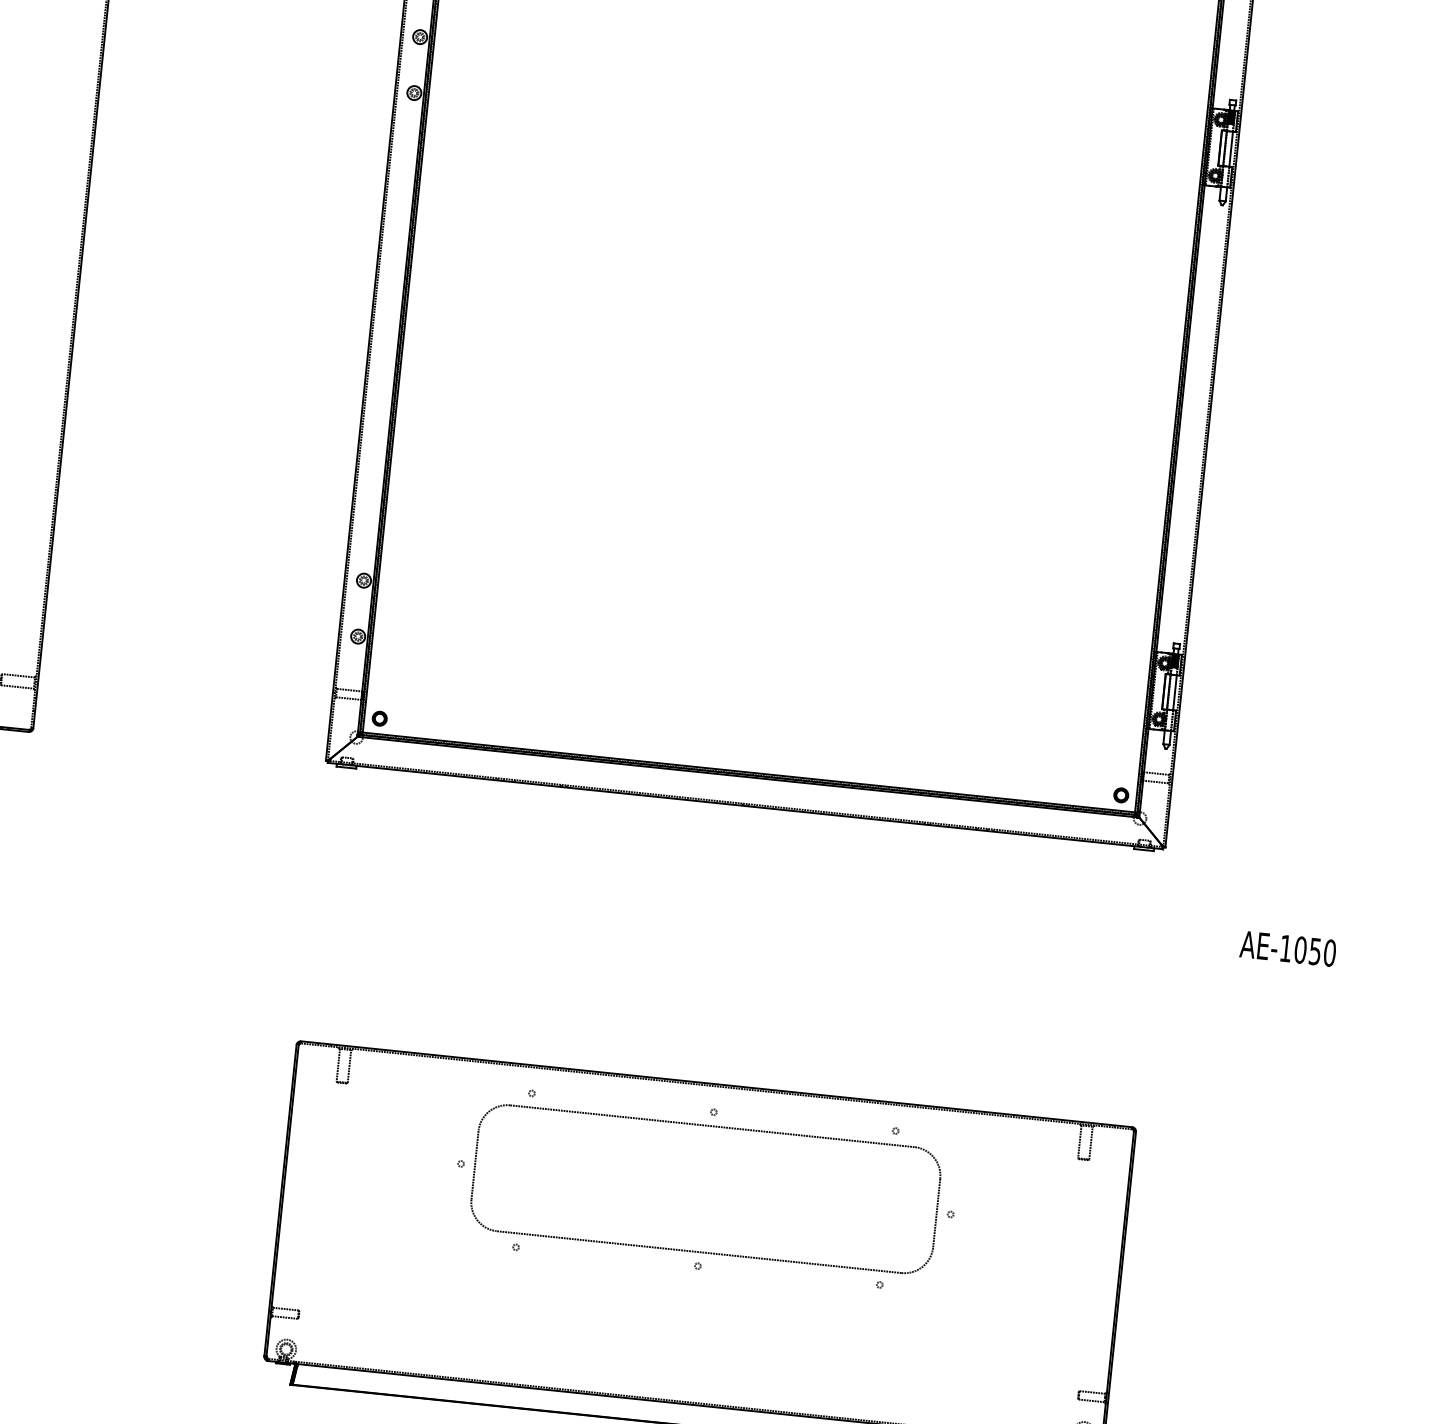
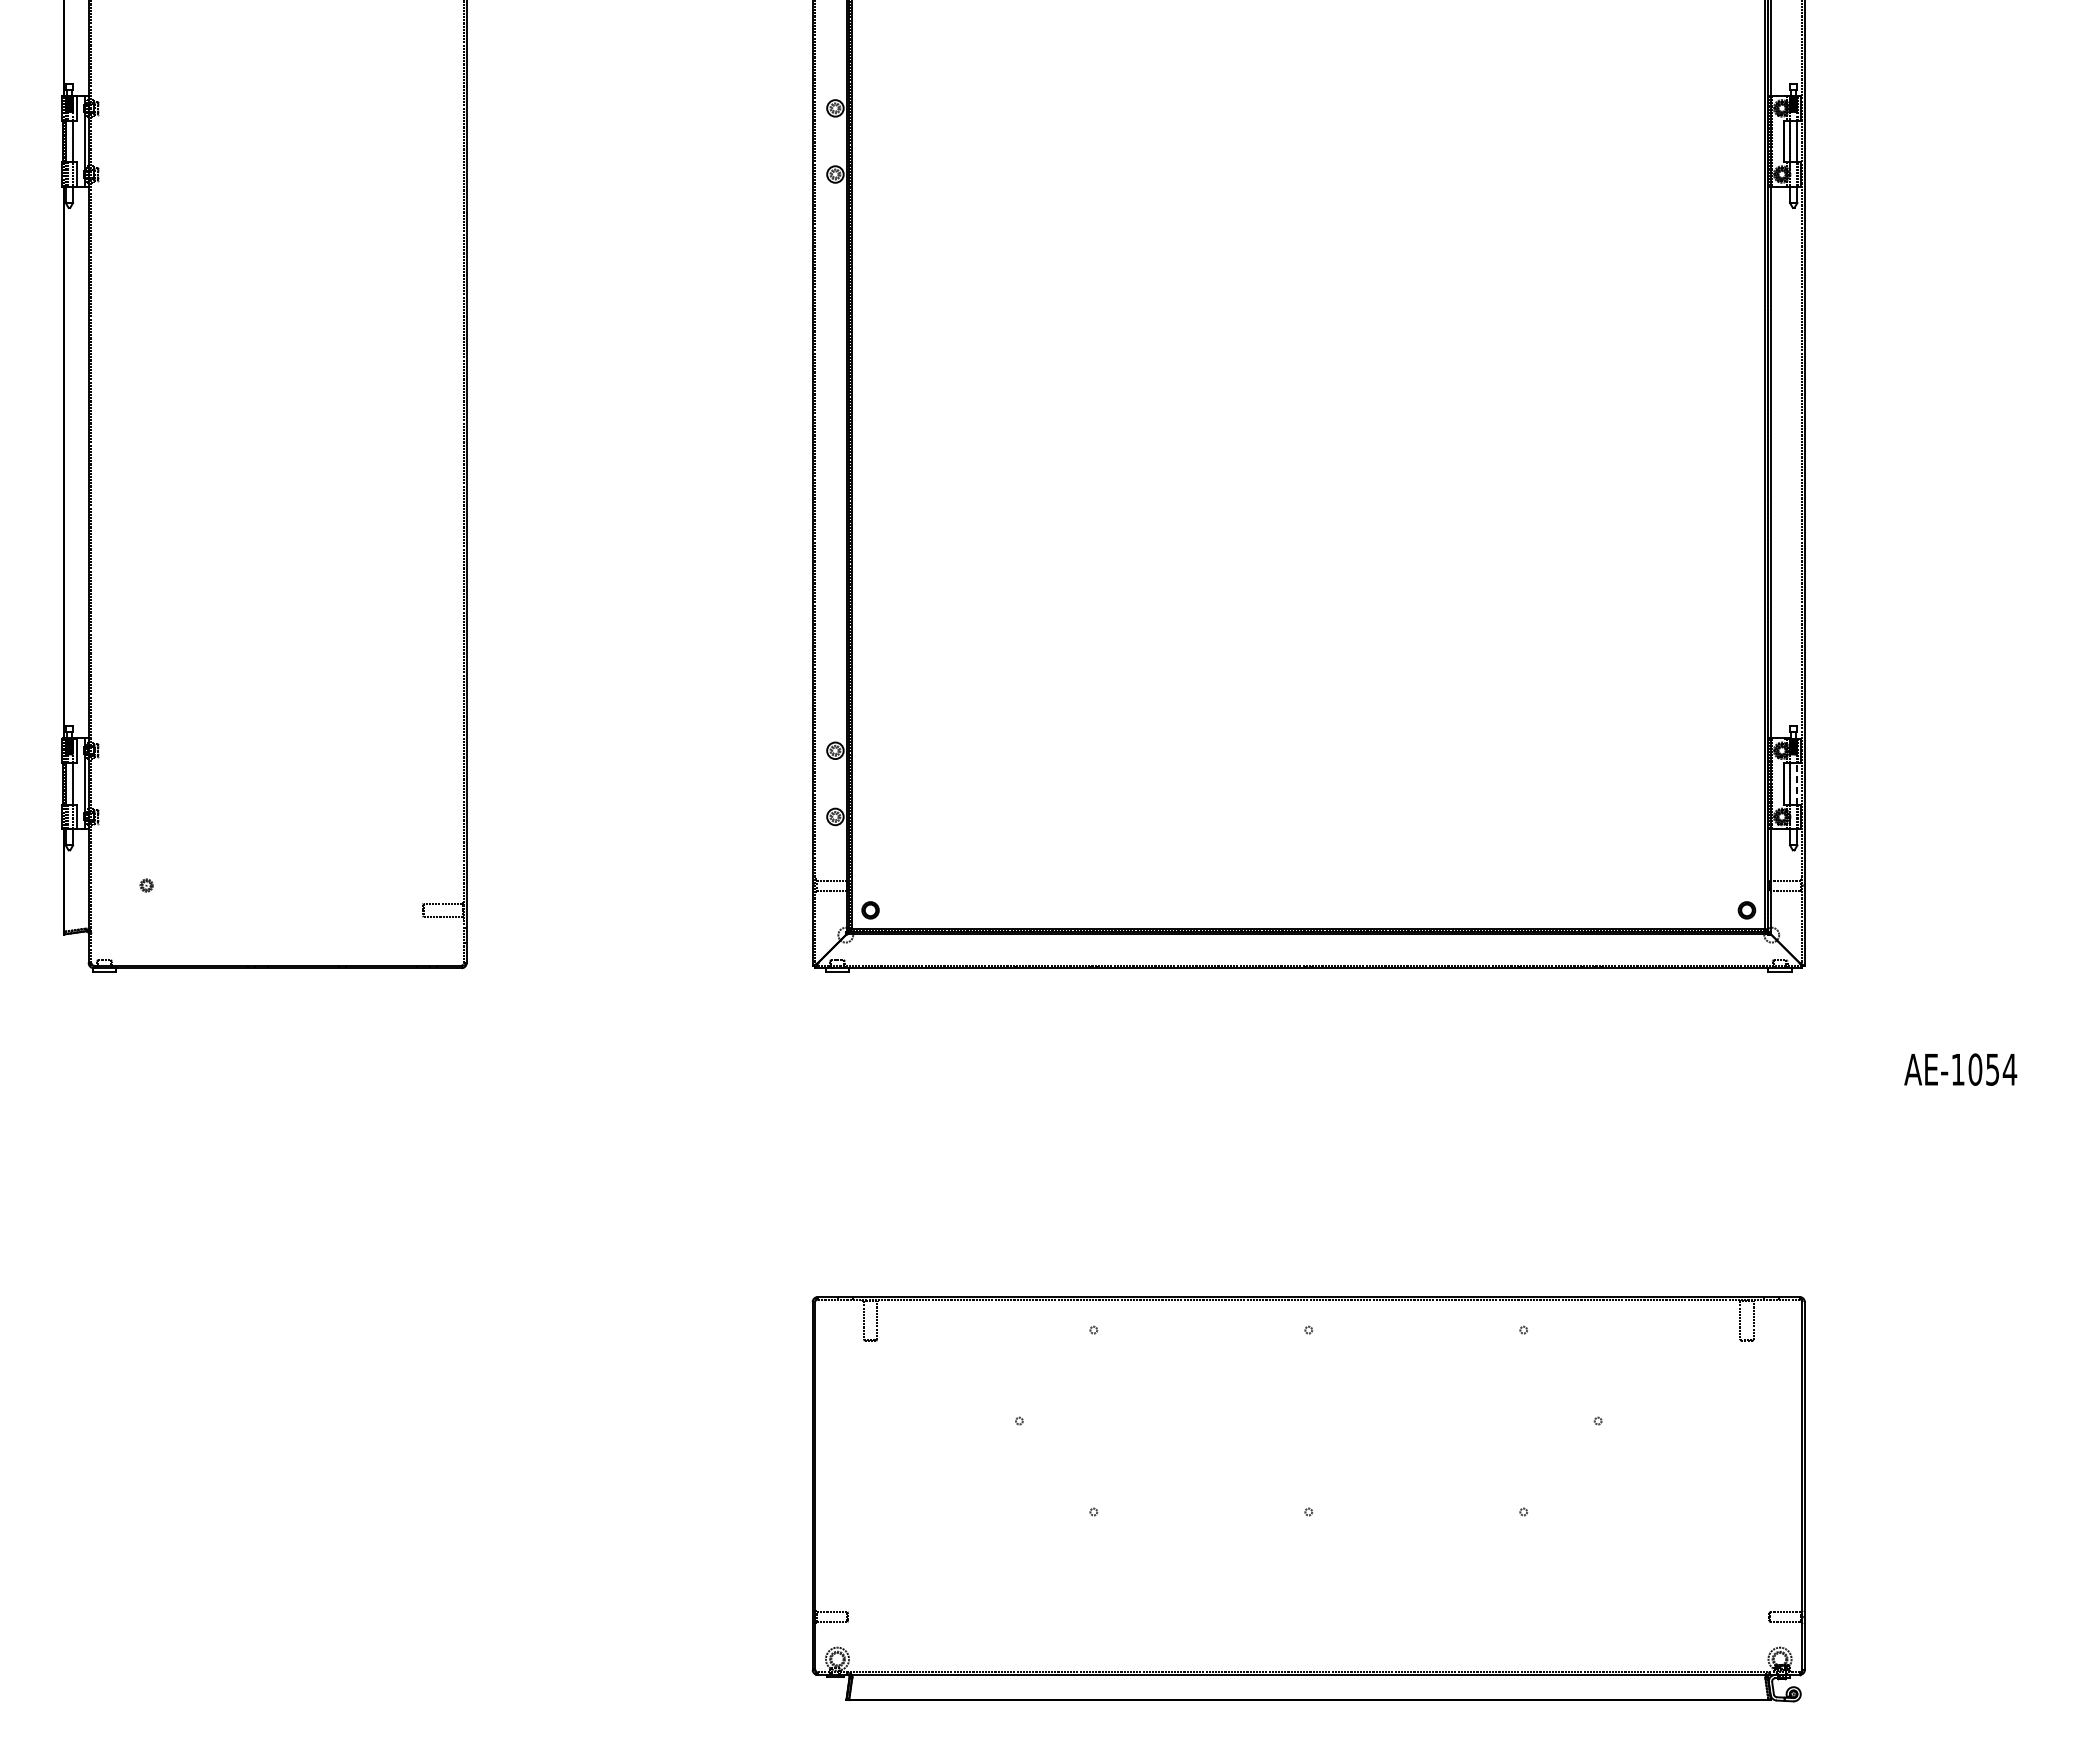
line: (1175, 692) -> (1797, 783), solid -> dashed
text: (1329, 952) -> (2009, 1069), AE-1050 -> AE-1054
part: (711, 1126) -> (1307, 1347), removed

